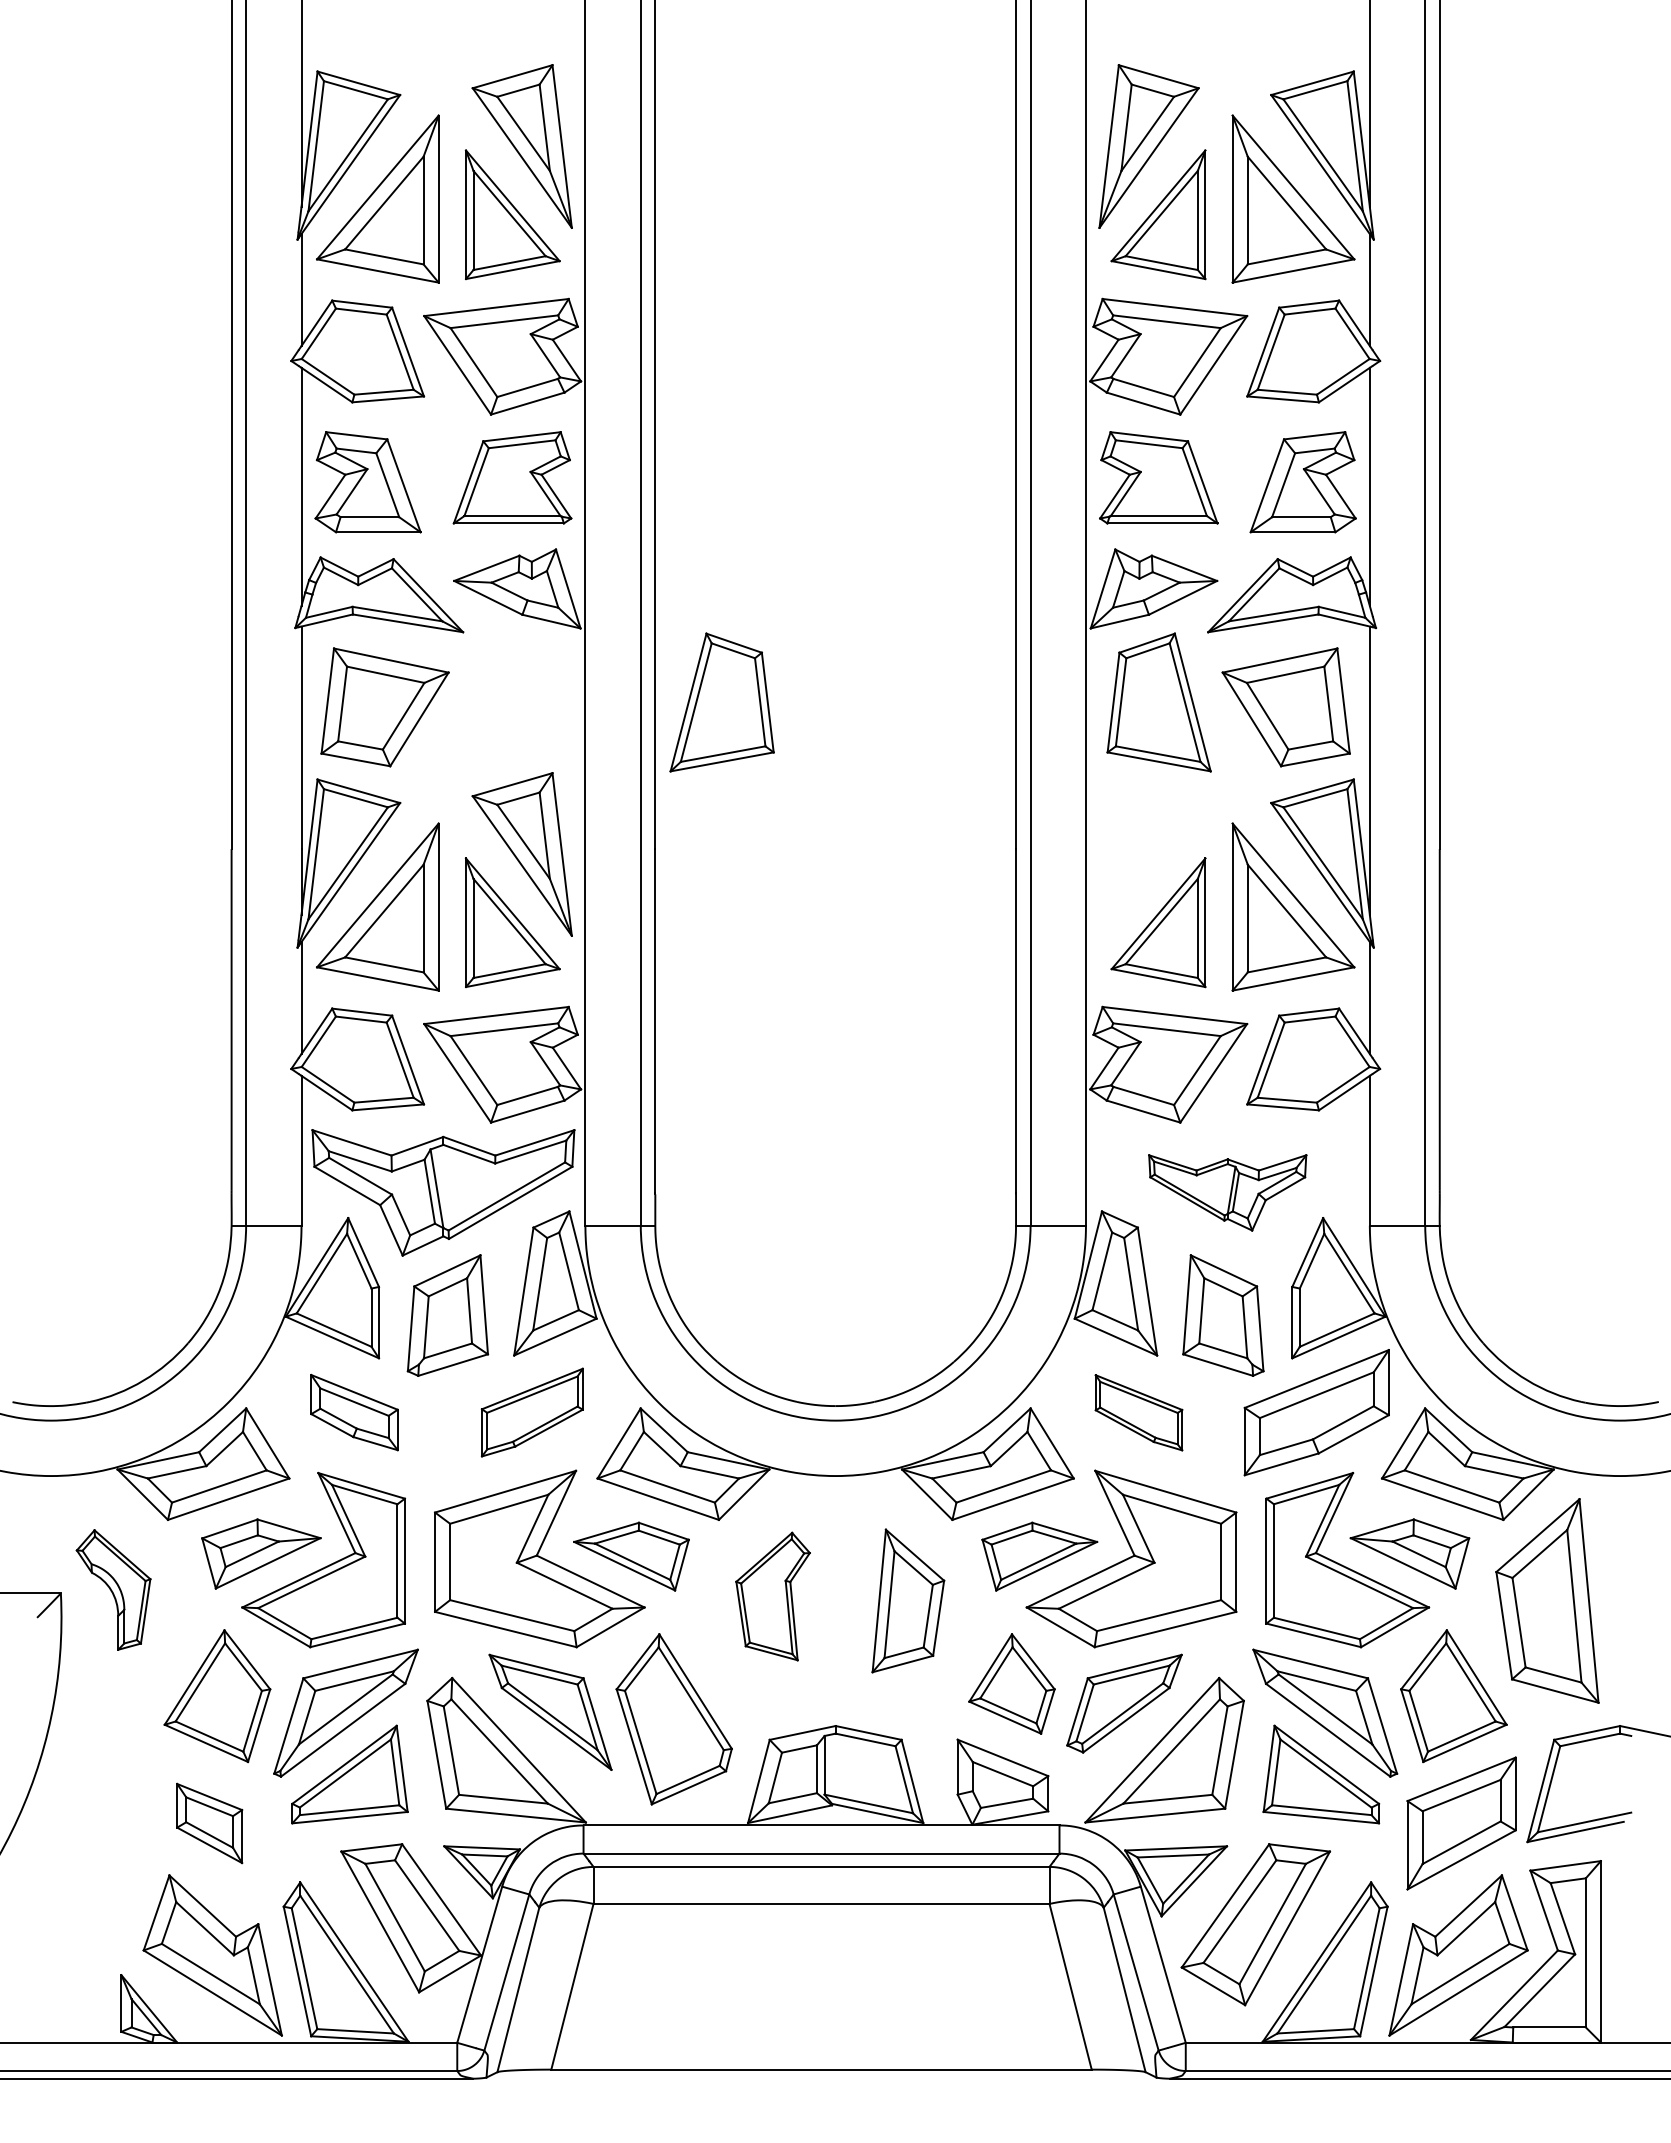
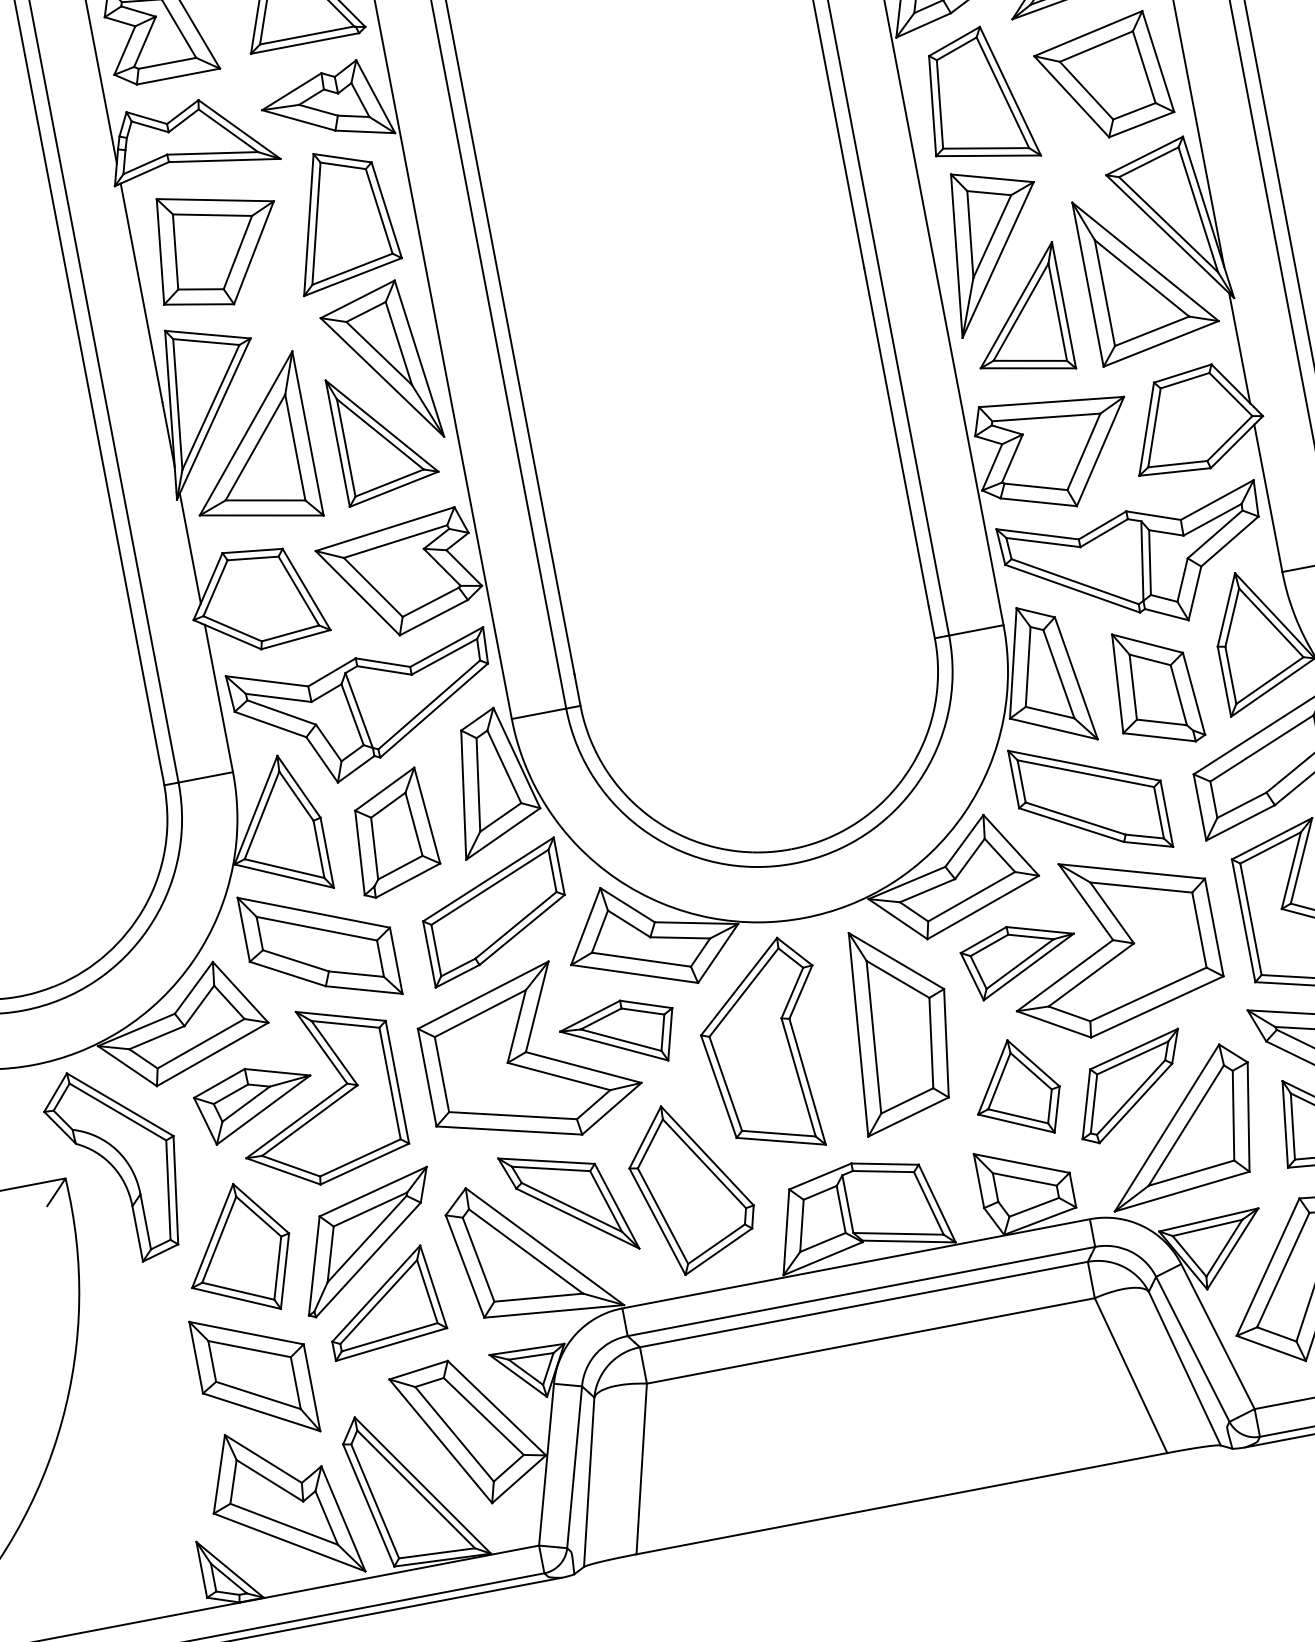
part: (721, 702) -> (341, 218), moved
part: (1148, 854) -> (995, 248), added
part: (1227, 1192) -> (1136, 566), size x1.67
part: (354, 1412) -> (320, 945), size x1.67
part: (532, 1412) -> (494, 912), size x1.43
part: (1138, 1412) -> (1090, 798), size x1.67
part: (113, 1589) -> (116, 1164), size x1.67
part: (772, 1596) -> (765, 1048), size x1.67
part: (908, 1600) -> (899, 1026), size x1.43
part: (209, 1823) -> (254, 1376), size x1.67

